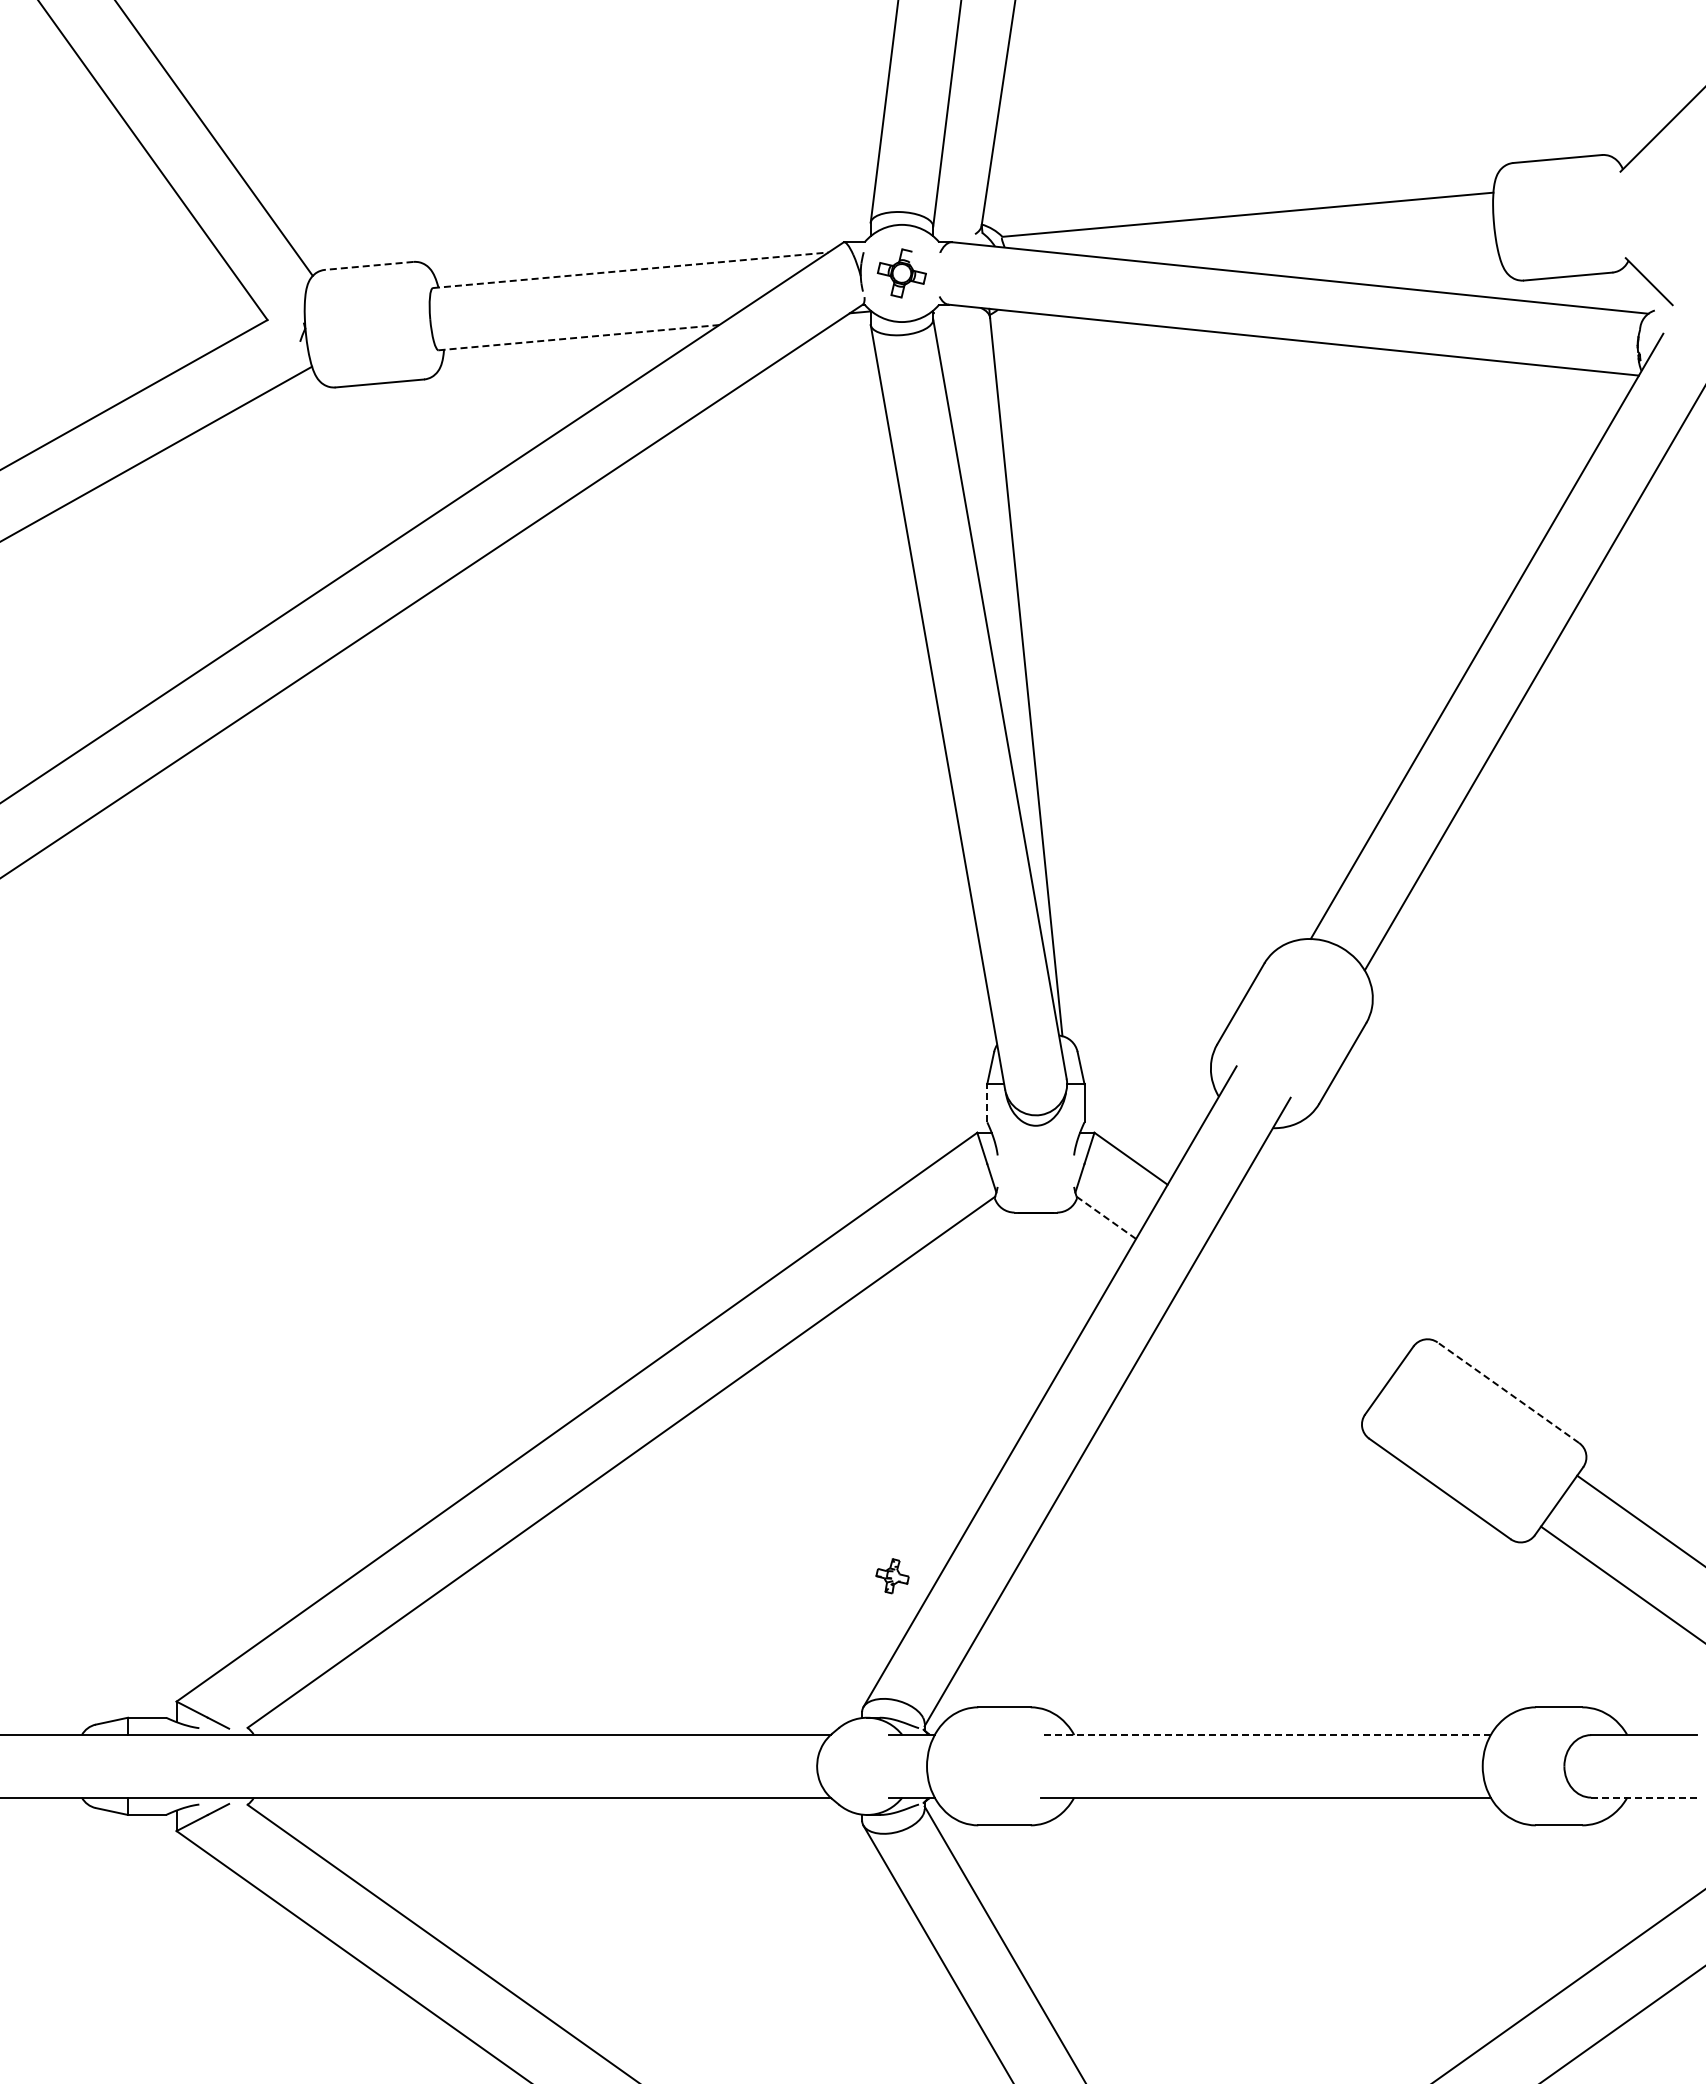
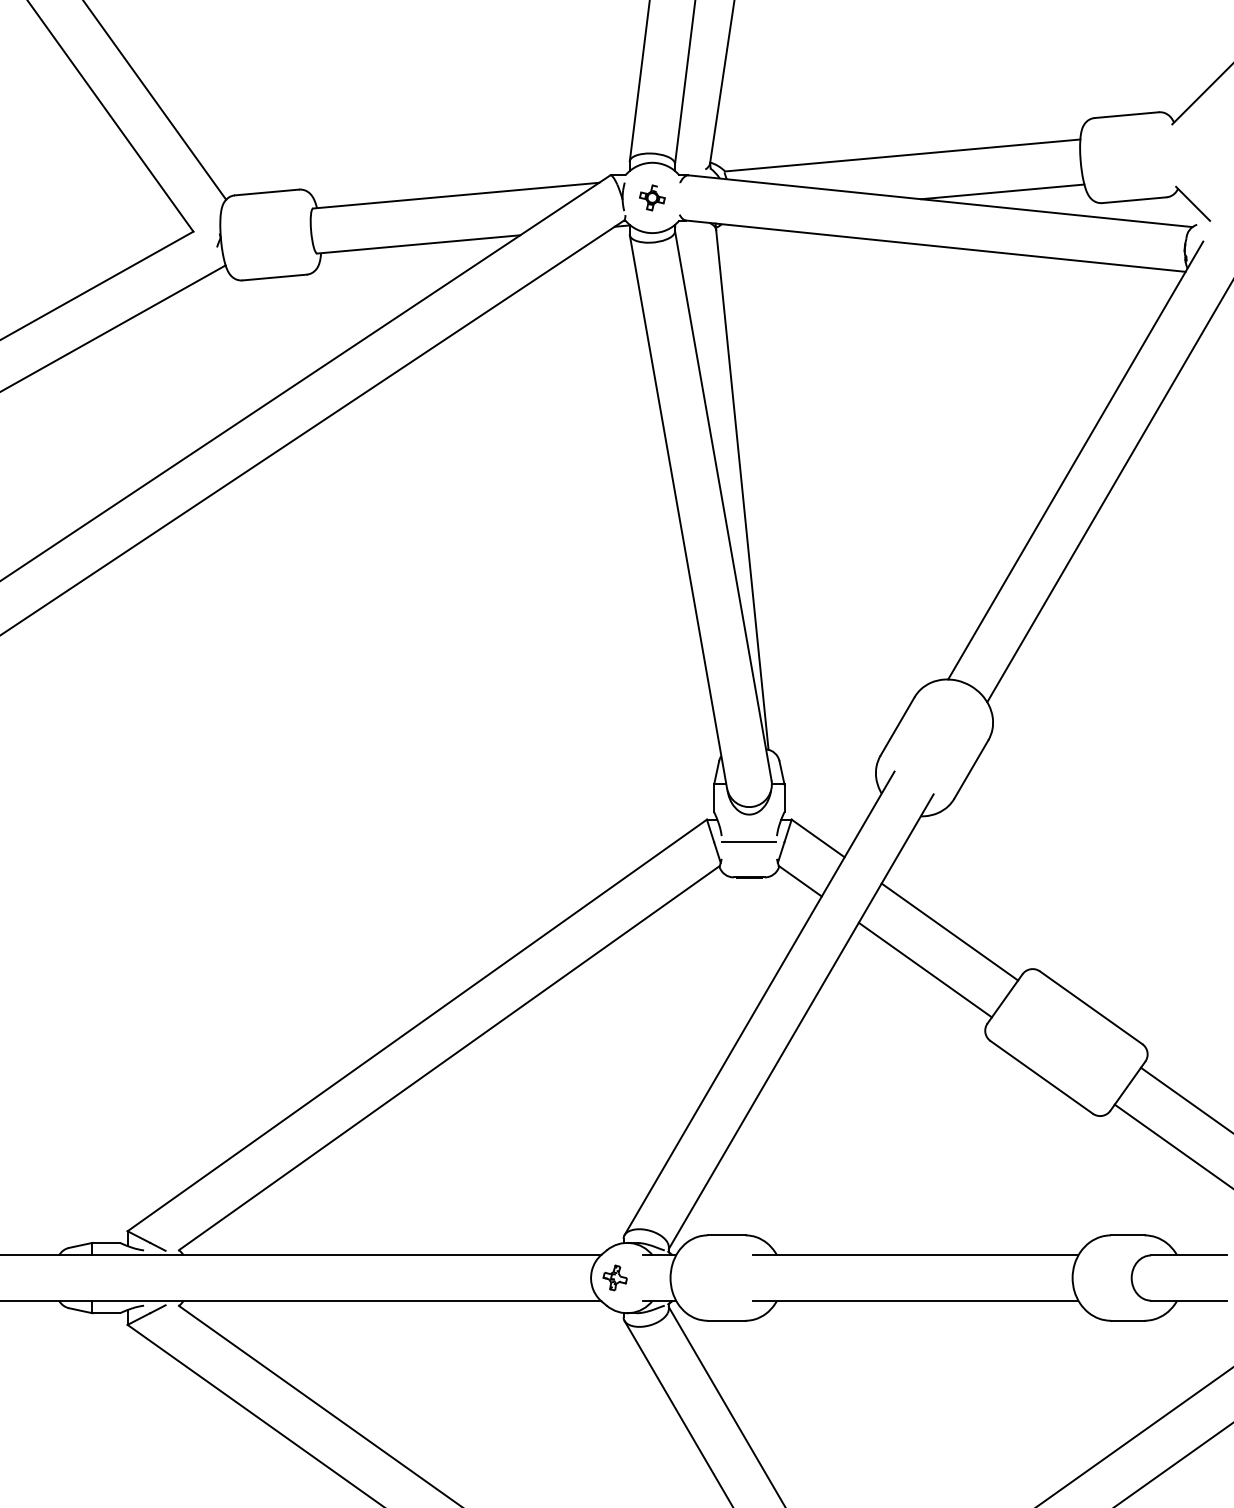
line: (1386, 264) -> (1002, 191), added
line: (368, 265) -> (266, 192), dashed -> solid
line: (630, 270) -> (456, 195), dashed -> solid
part: (901, 273) -> (652, 197), size x0.71
line: (578, 337) -> (418, 244), dashed -> solid
line: (987, 1102) -> (714, 797), dashed -> solid
line: (1035, 1163) -> (749, 841), added
line: (1105, 1217) -> (799, 880), dashed -> solid
line: (1312, 1288) -> (949, 932), added
line: (1279, 1340) -> (925, 969), added
line: (1508, 1392) -> (1091, 1007), dashed -> solid
part: (892, 1576) -> (615, 1278), moved
line: (1265, 1735) -> (915, 1255), dashed -> solid
line: (1643, 1797) -> (1188, 1300), dashed -> solid

